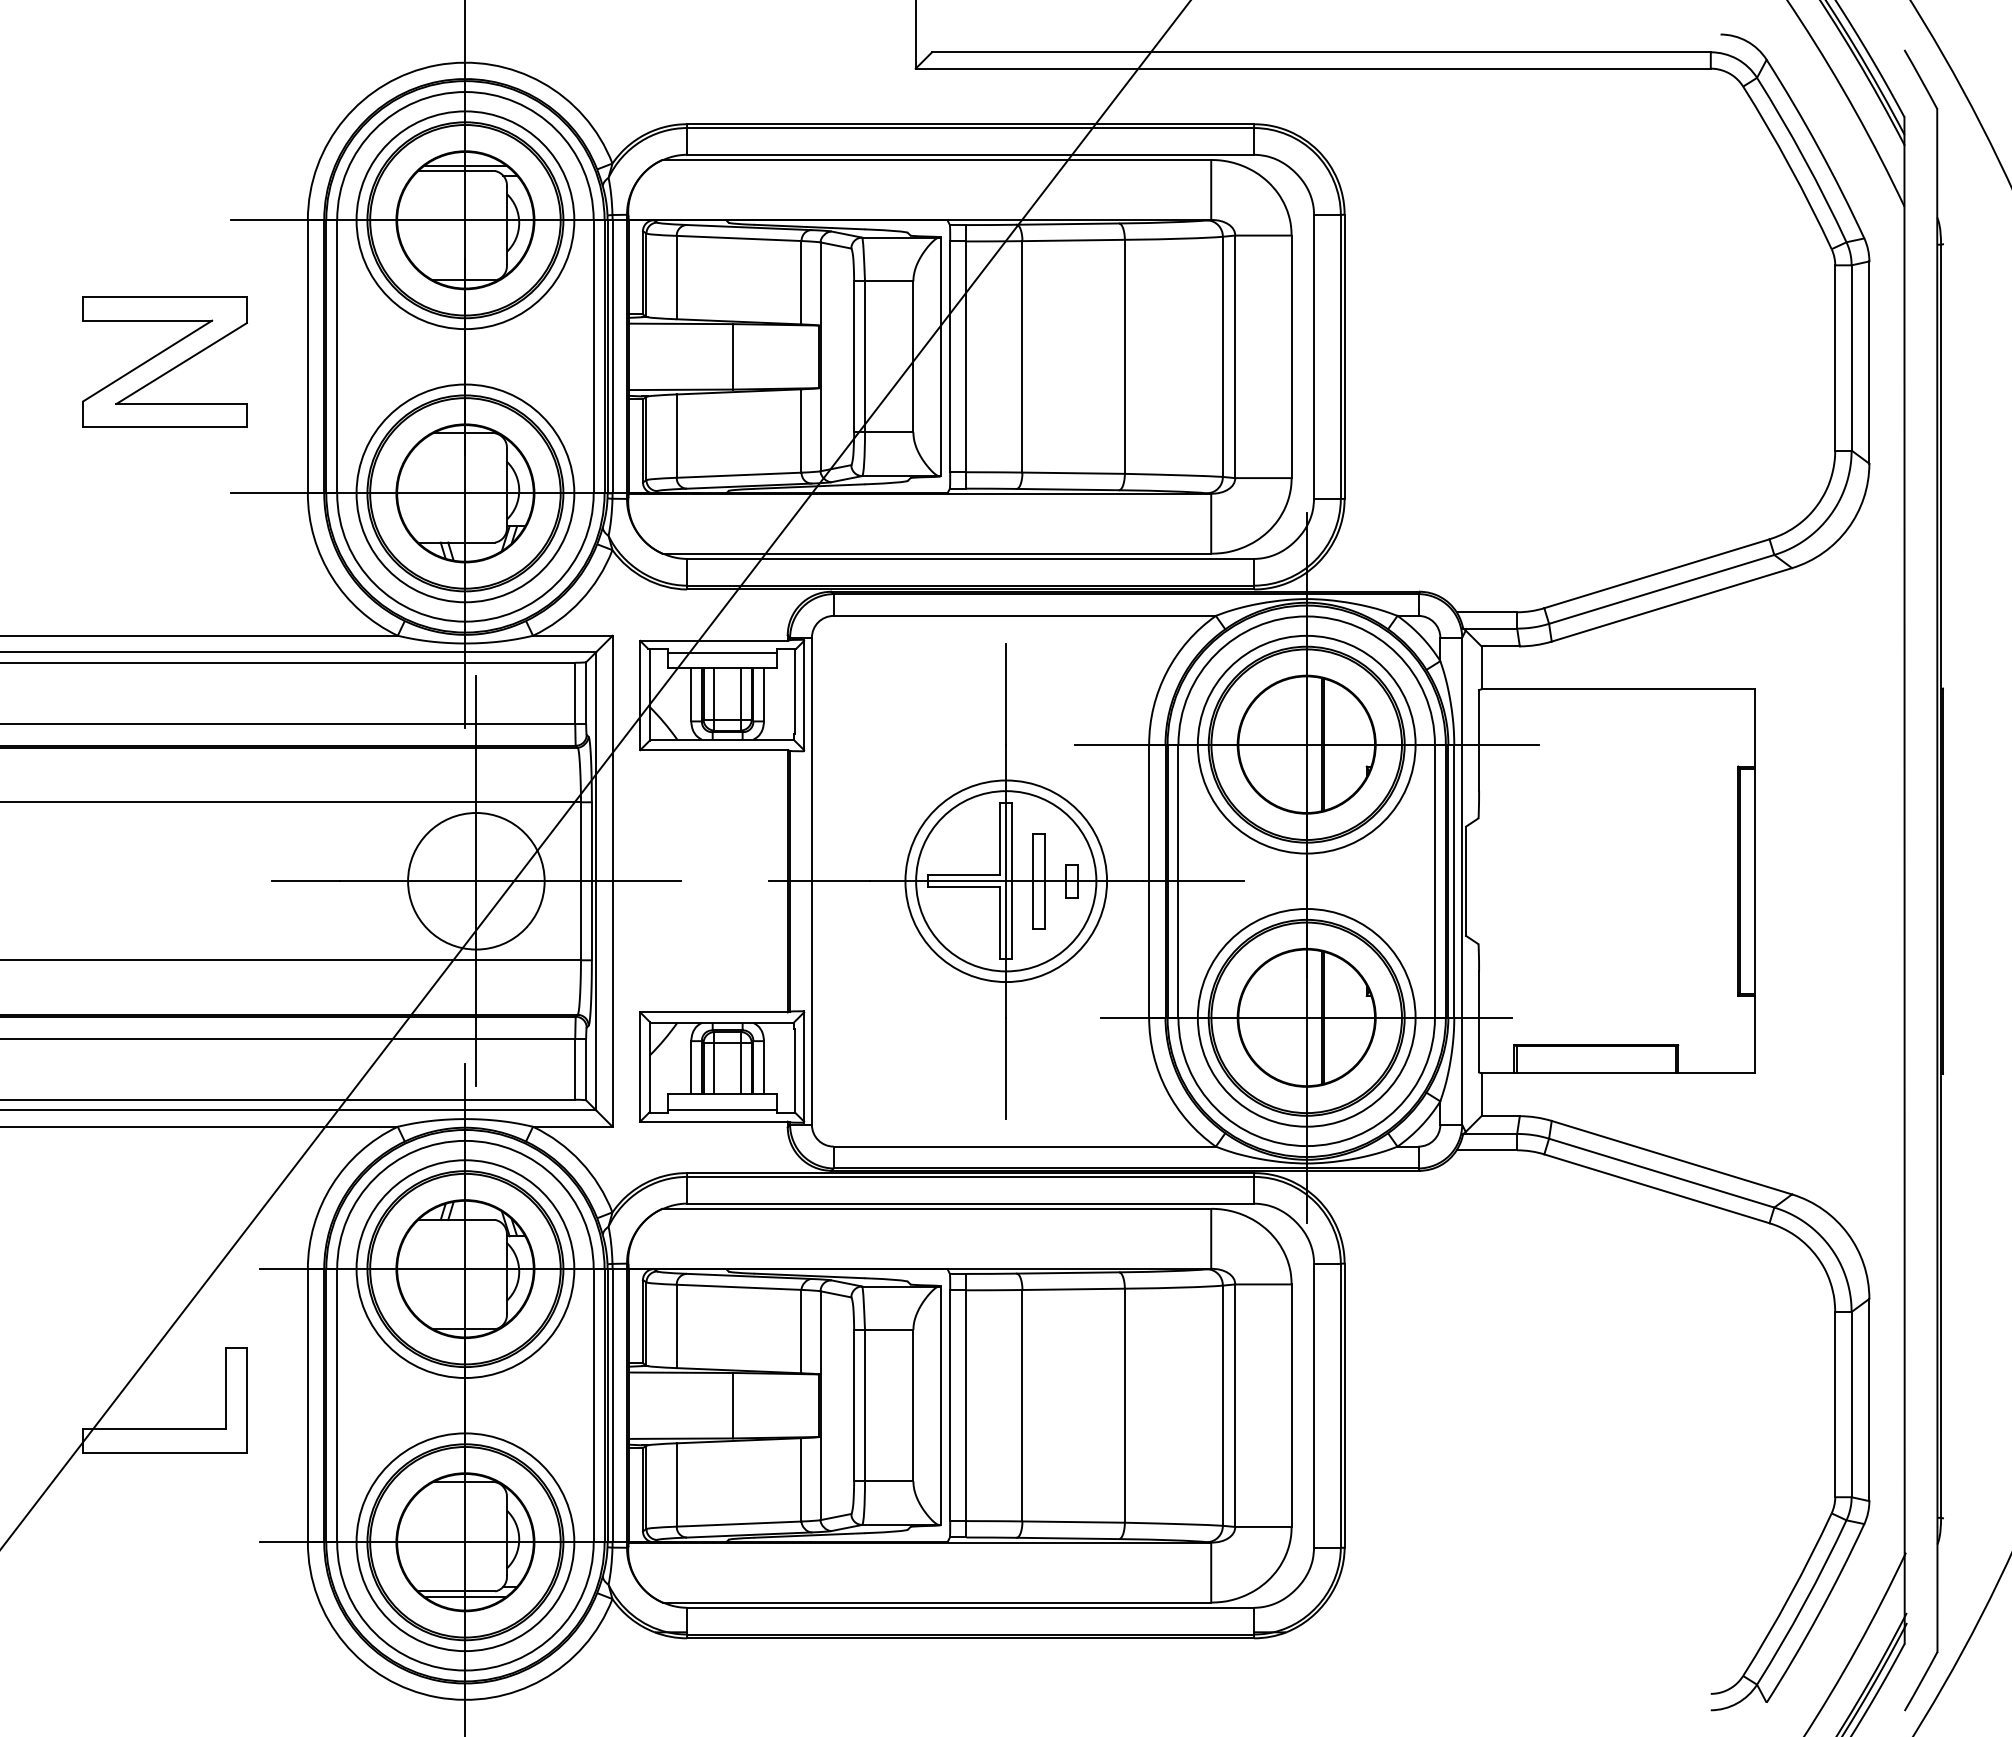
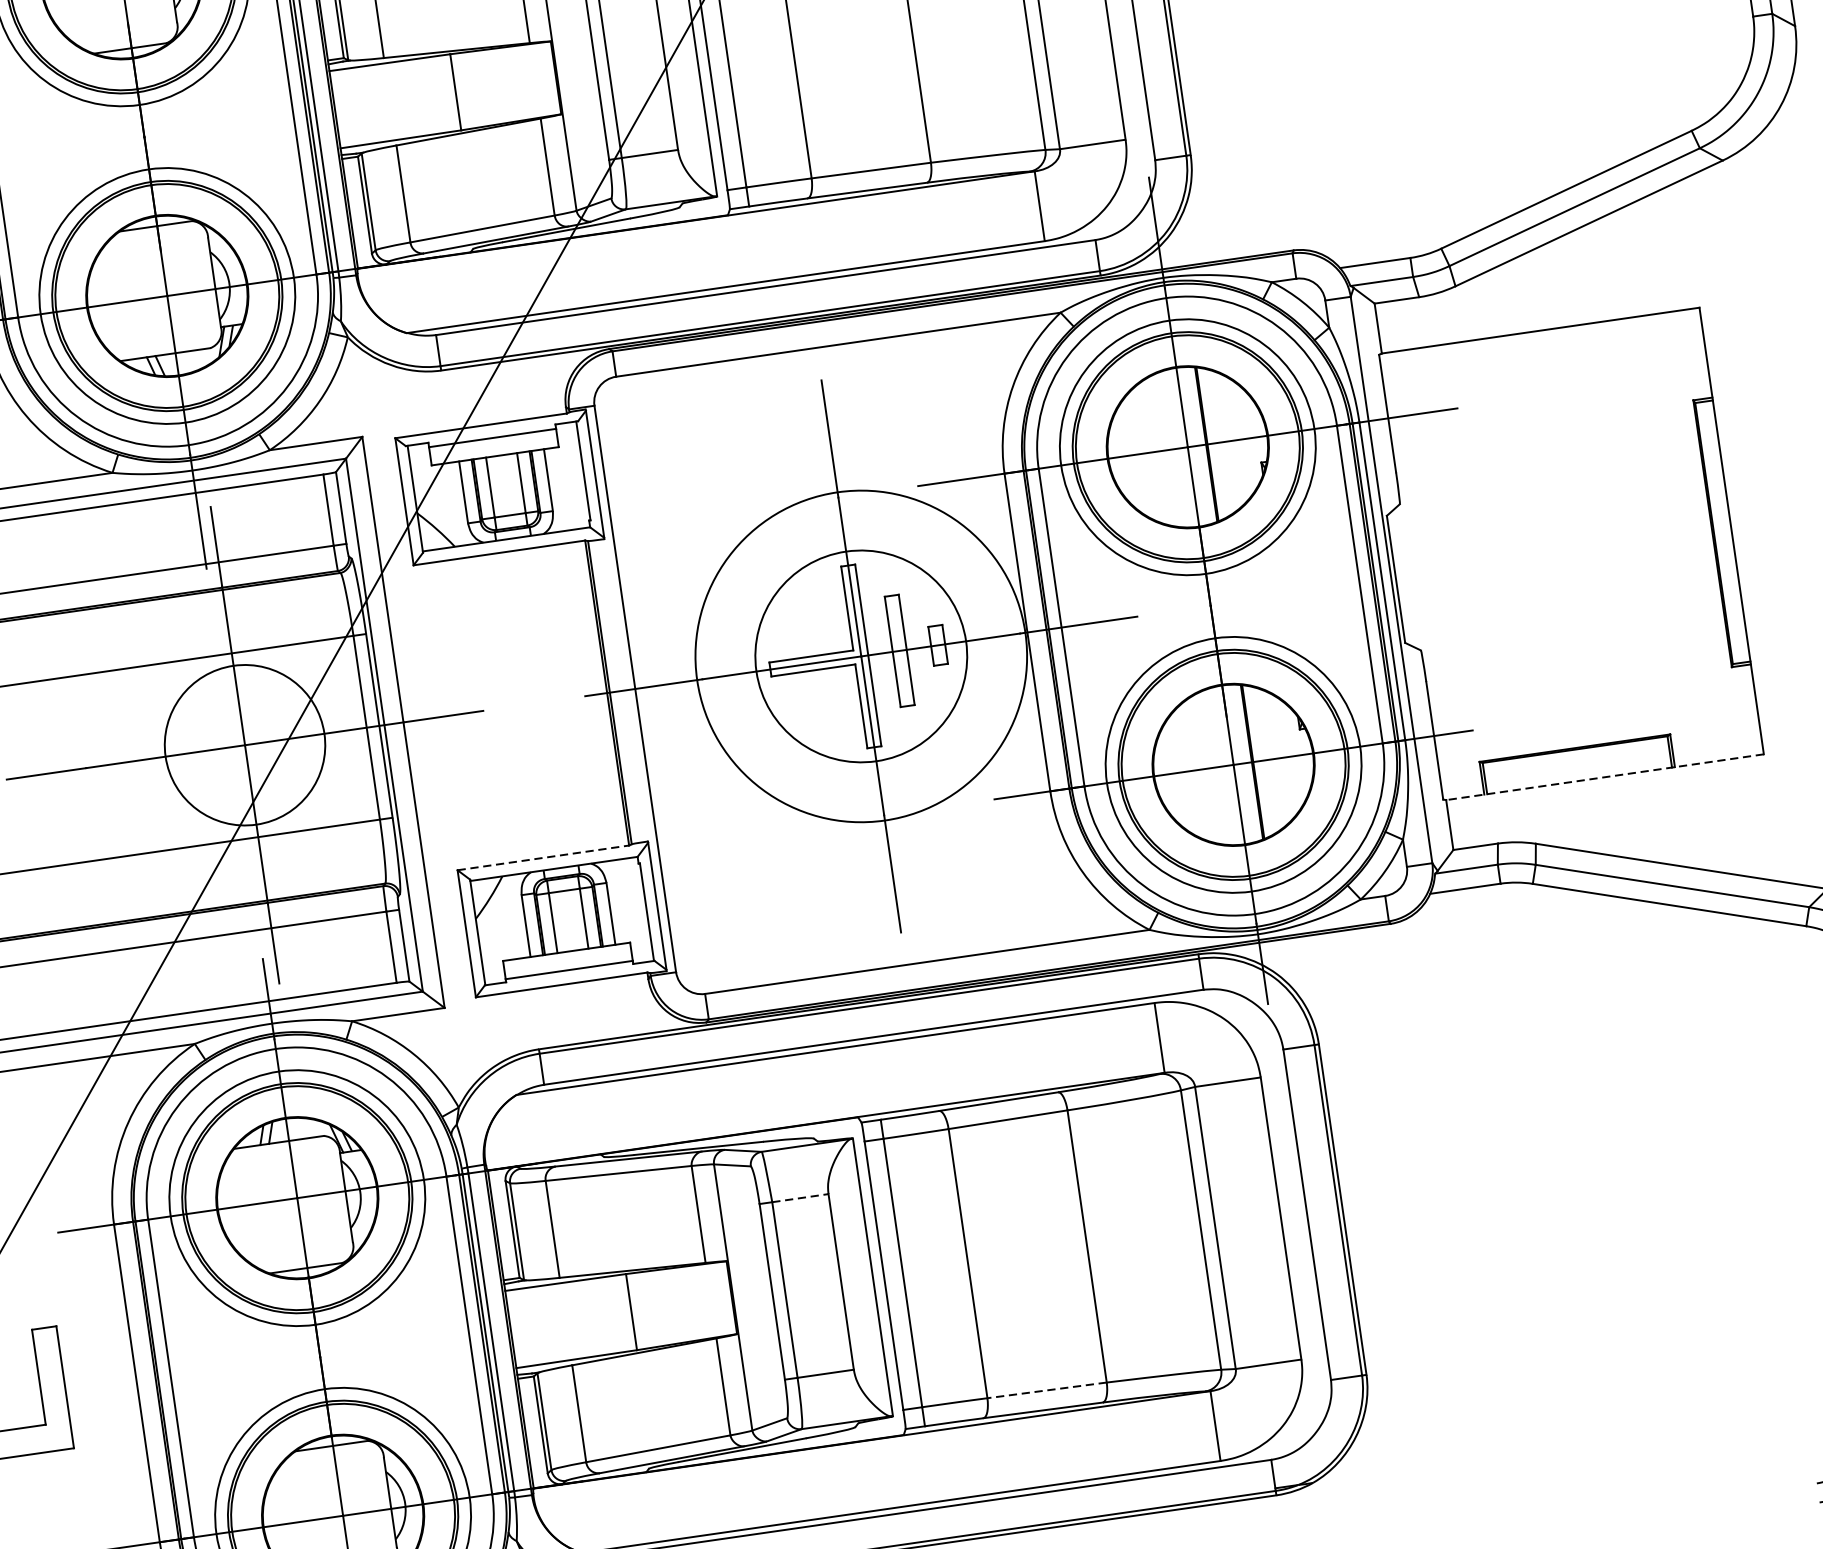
circle: (1006, 881) -> (861, 656), size x1.4
line: (714, 1012) -> (543, 857), solid -> dashed
line: (1618, 1073) -> (1605, 777), solid -> dashed
line: (889, 1330) -> (800, 1198), solid -> dashed
line: (1073, 1522) -> (1046, 1390), solid -> dashed

